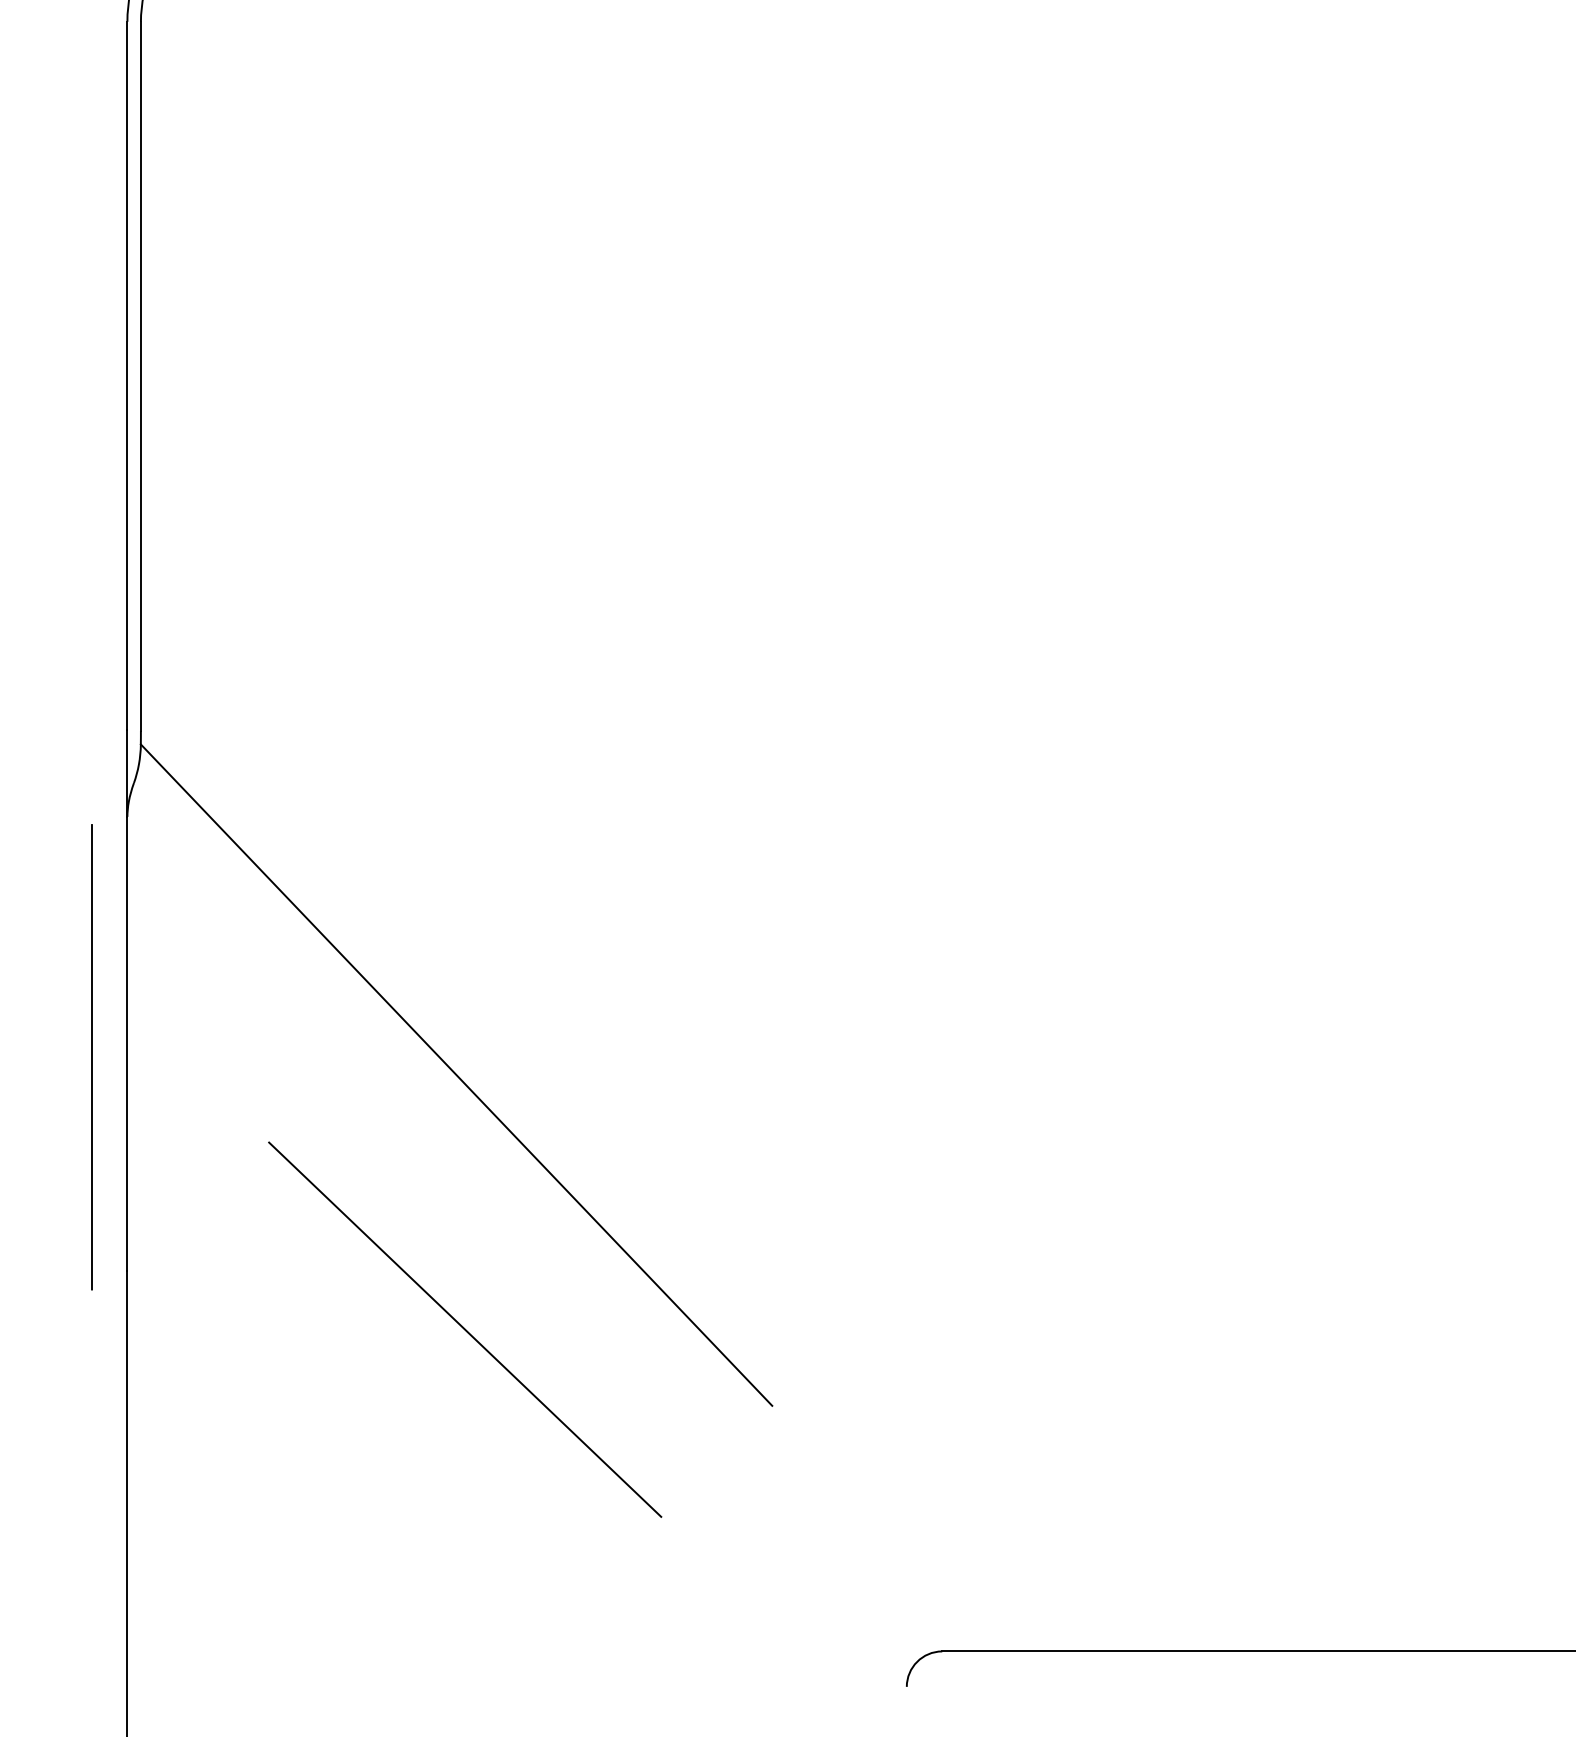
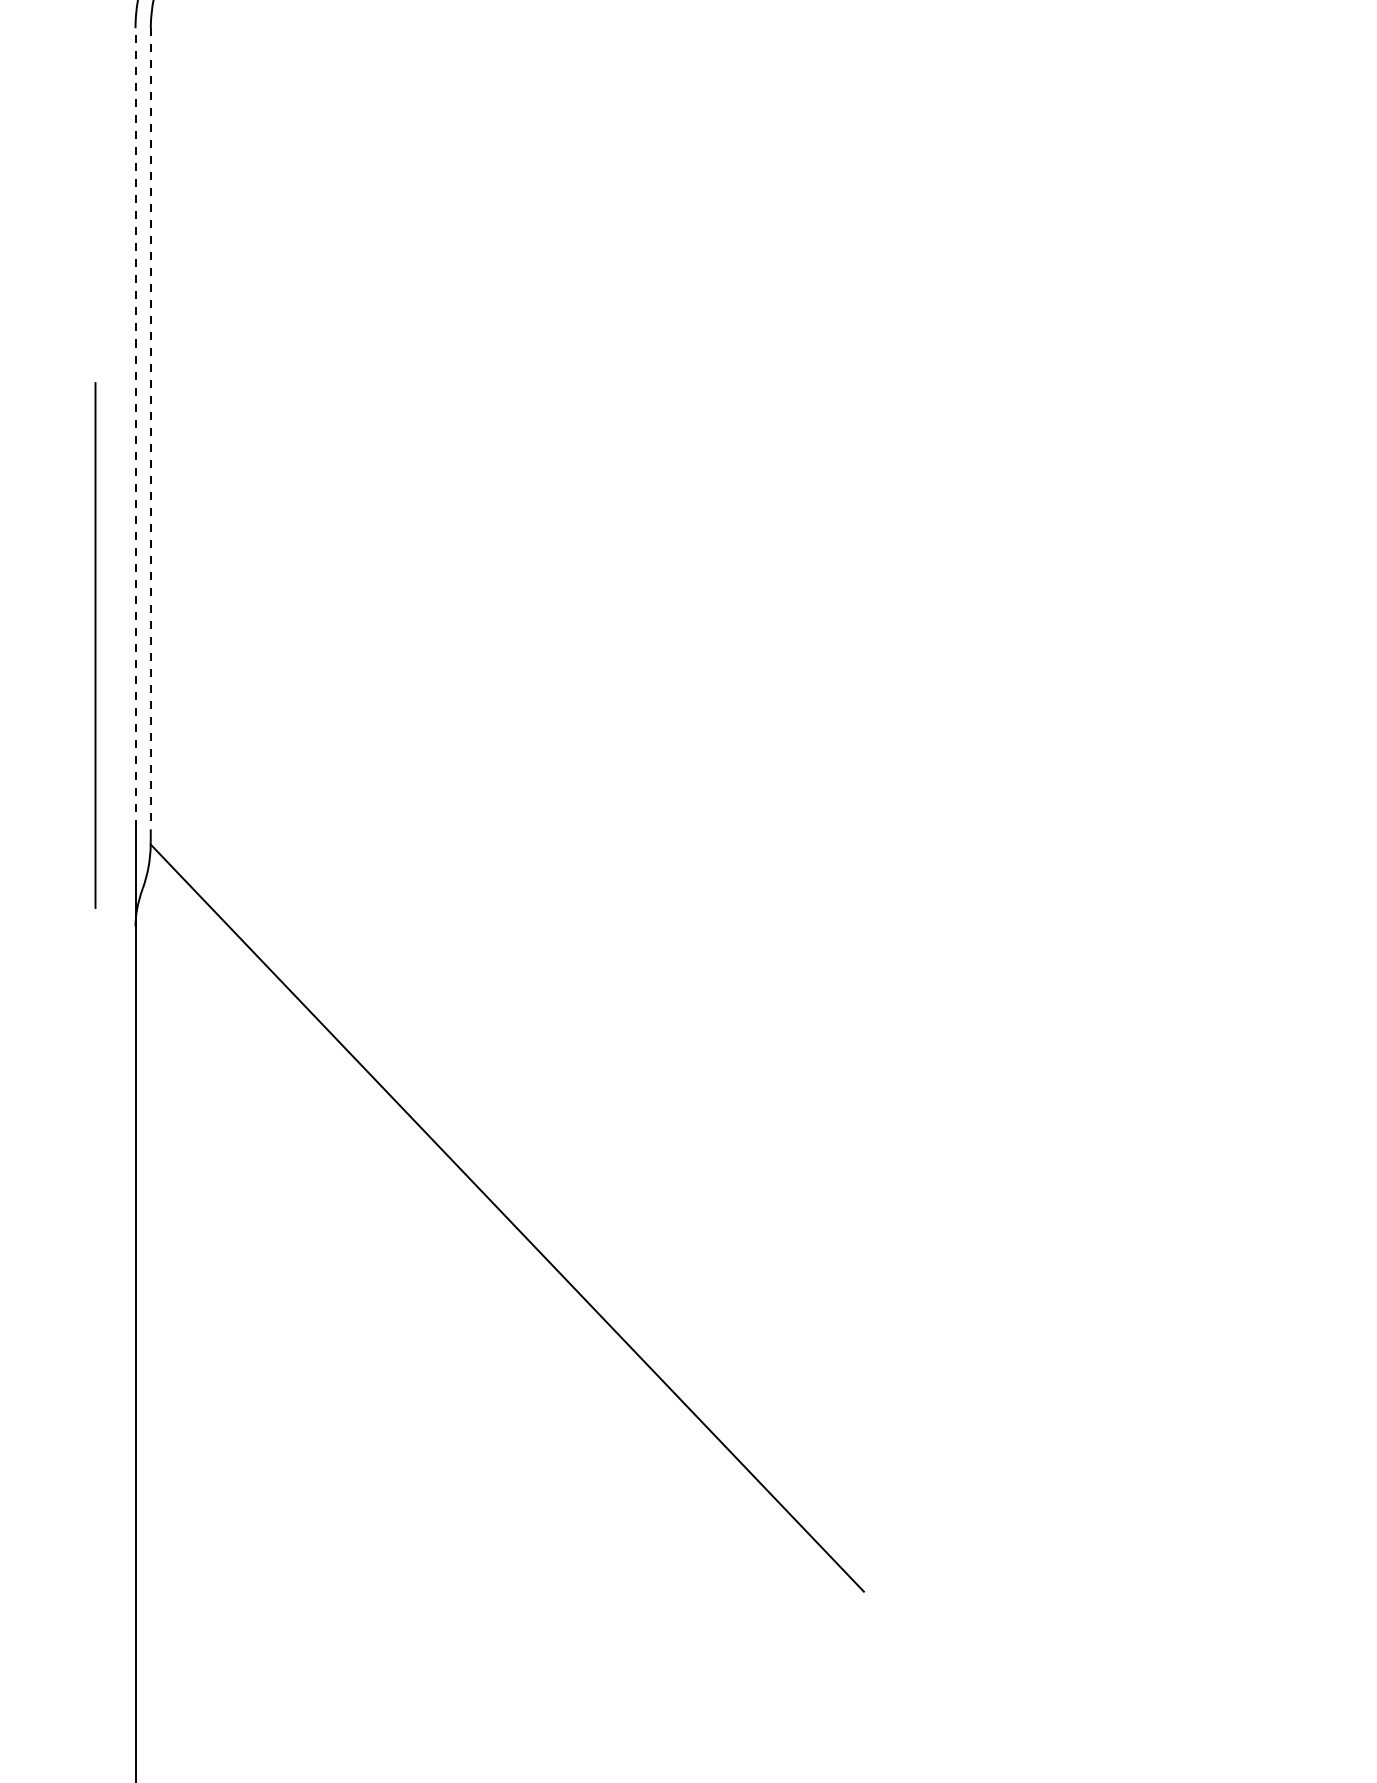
line: (127, 375) -> (135, 427), solid -> dashed
line: (140, 376) -> (150, 428), solid -> dashed
line: (91, 1057) -> (94, 645), moved
line: (465, 1329) -> (517, 1505), removed

